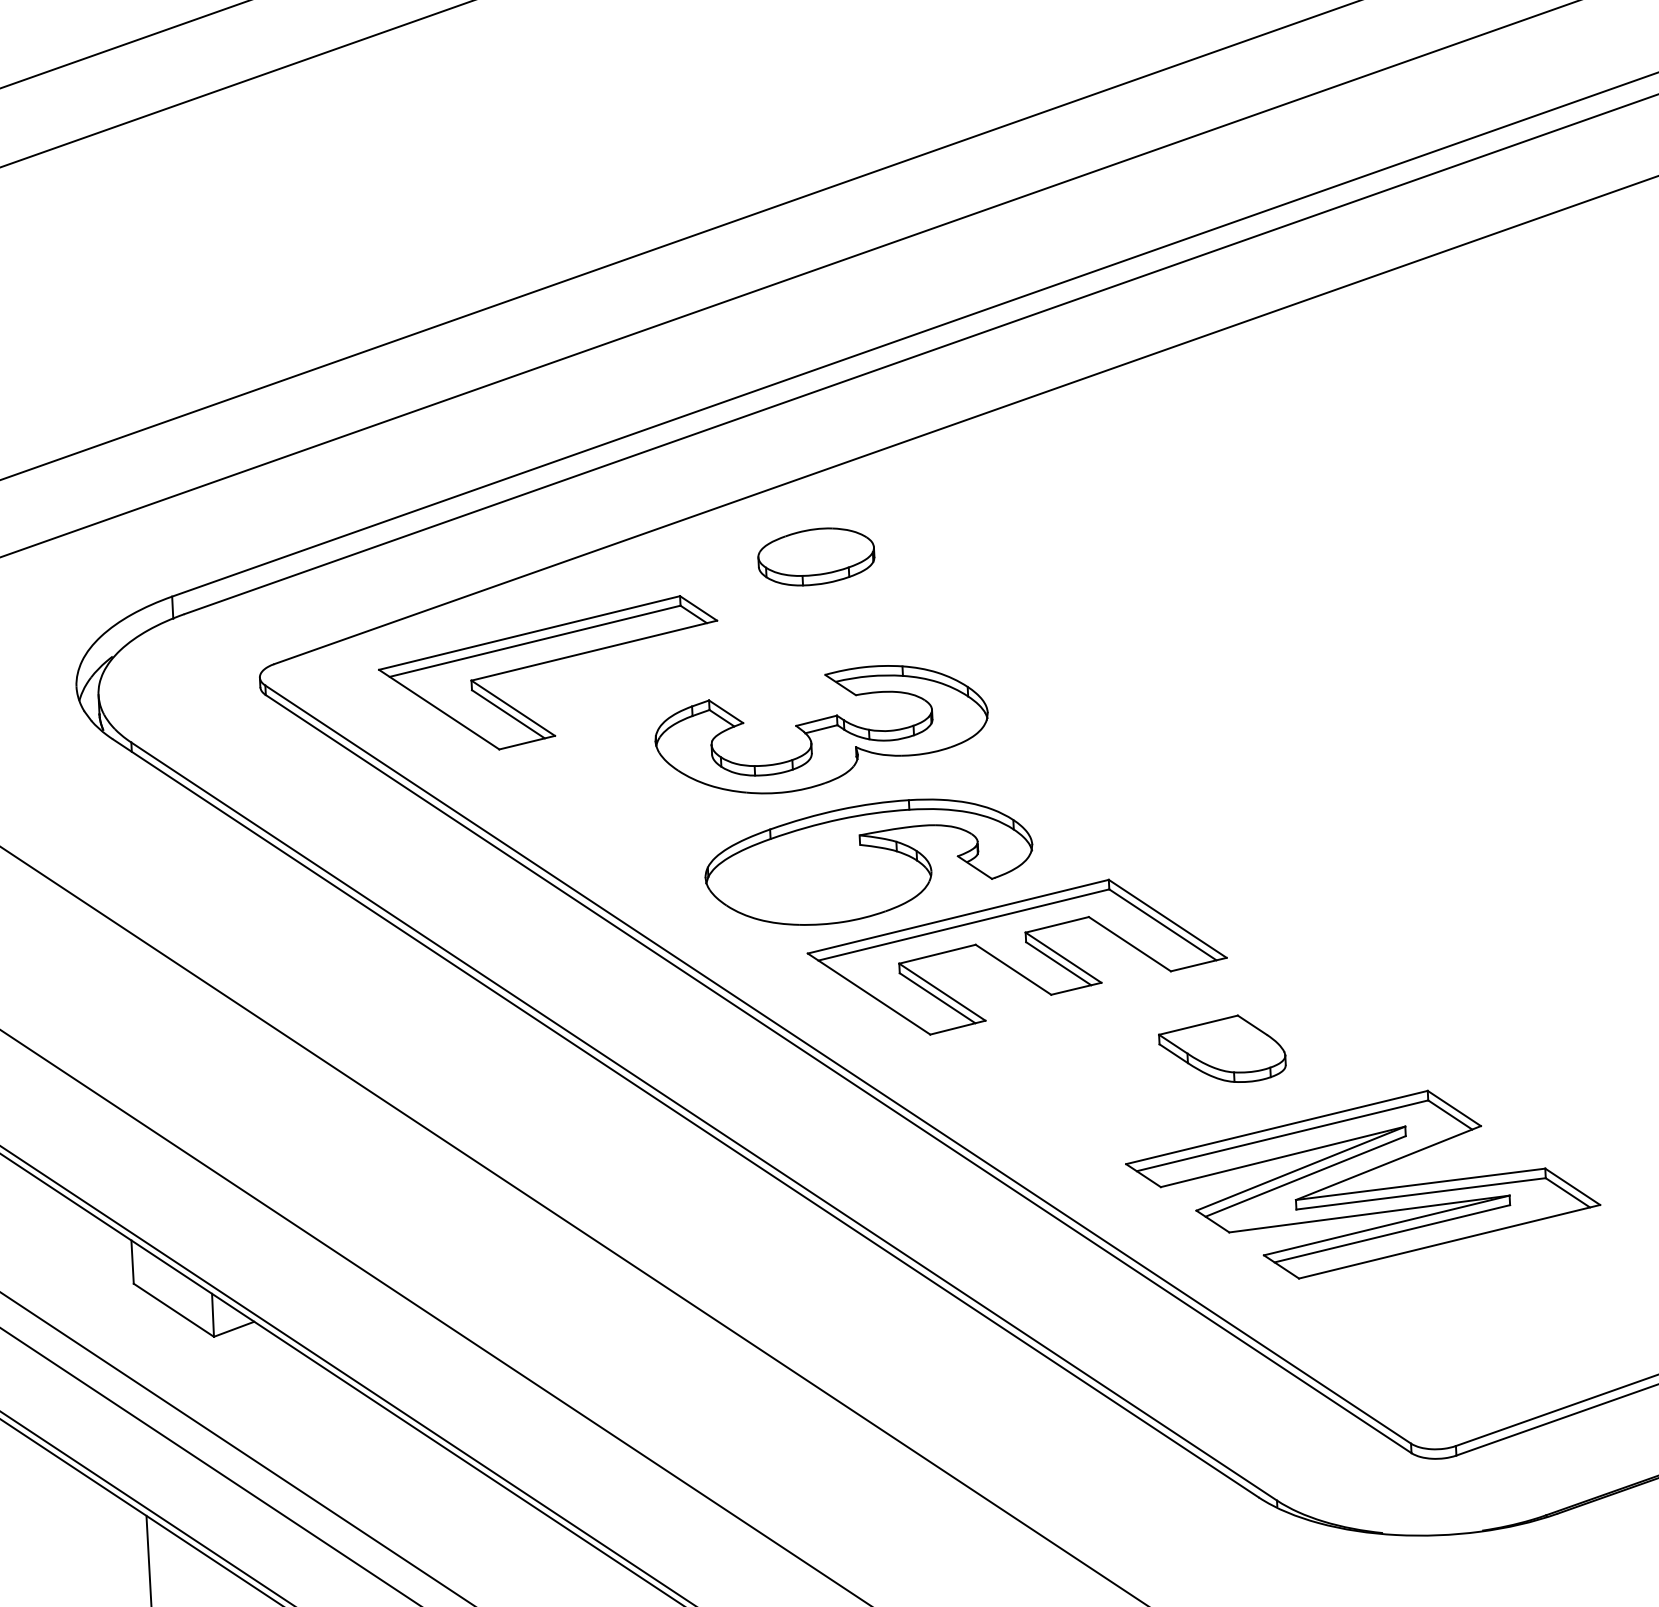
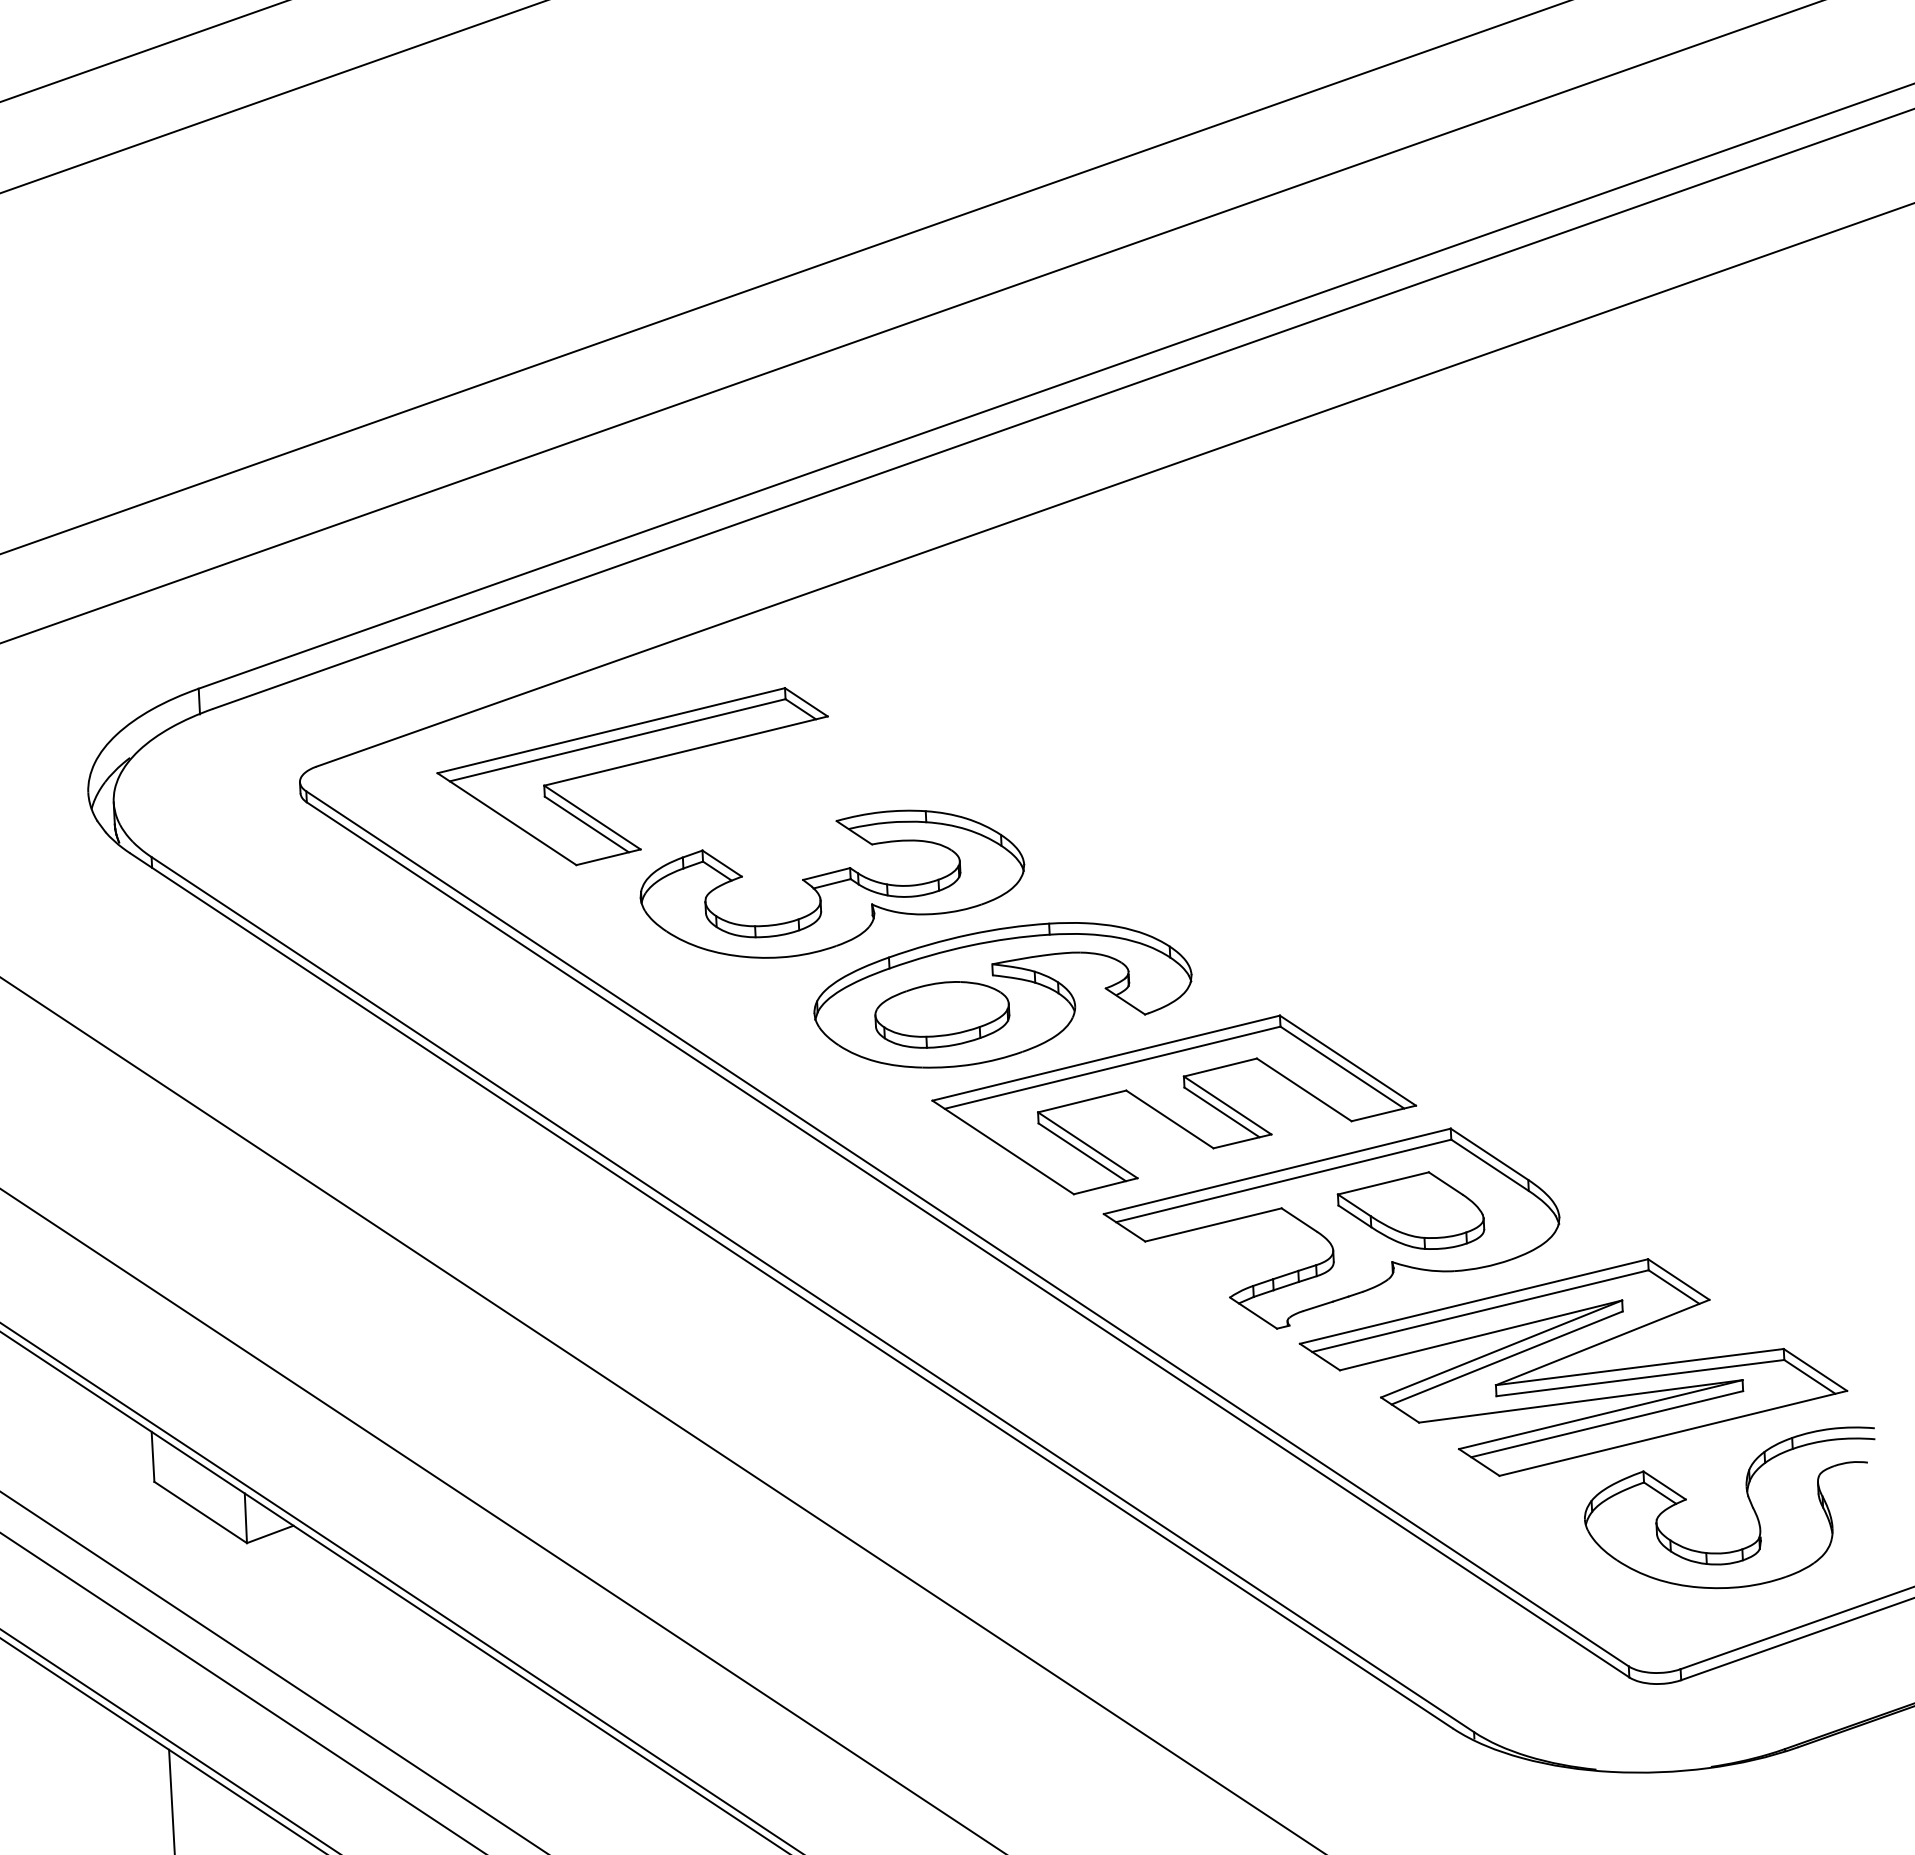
part: (816, 556) -> (942, 1014), moved
part: (821, 728) -> (832, 883), moved
part: (1153, 1064) -> (1331, 1228), added
part: (1513, 1297) -> (1747, 1497), added

